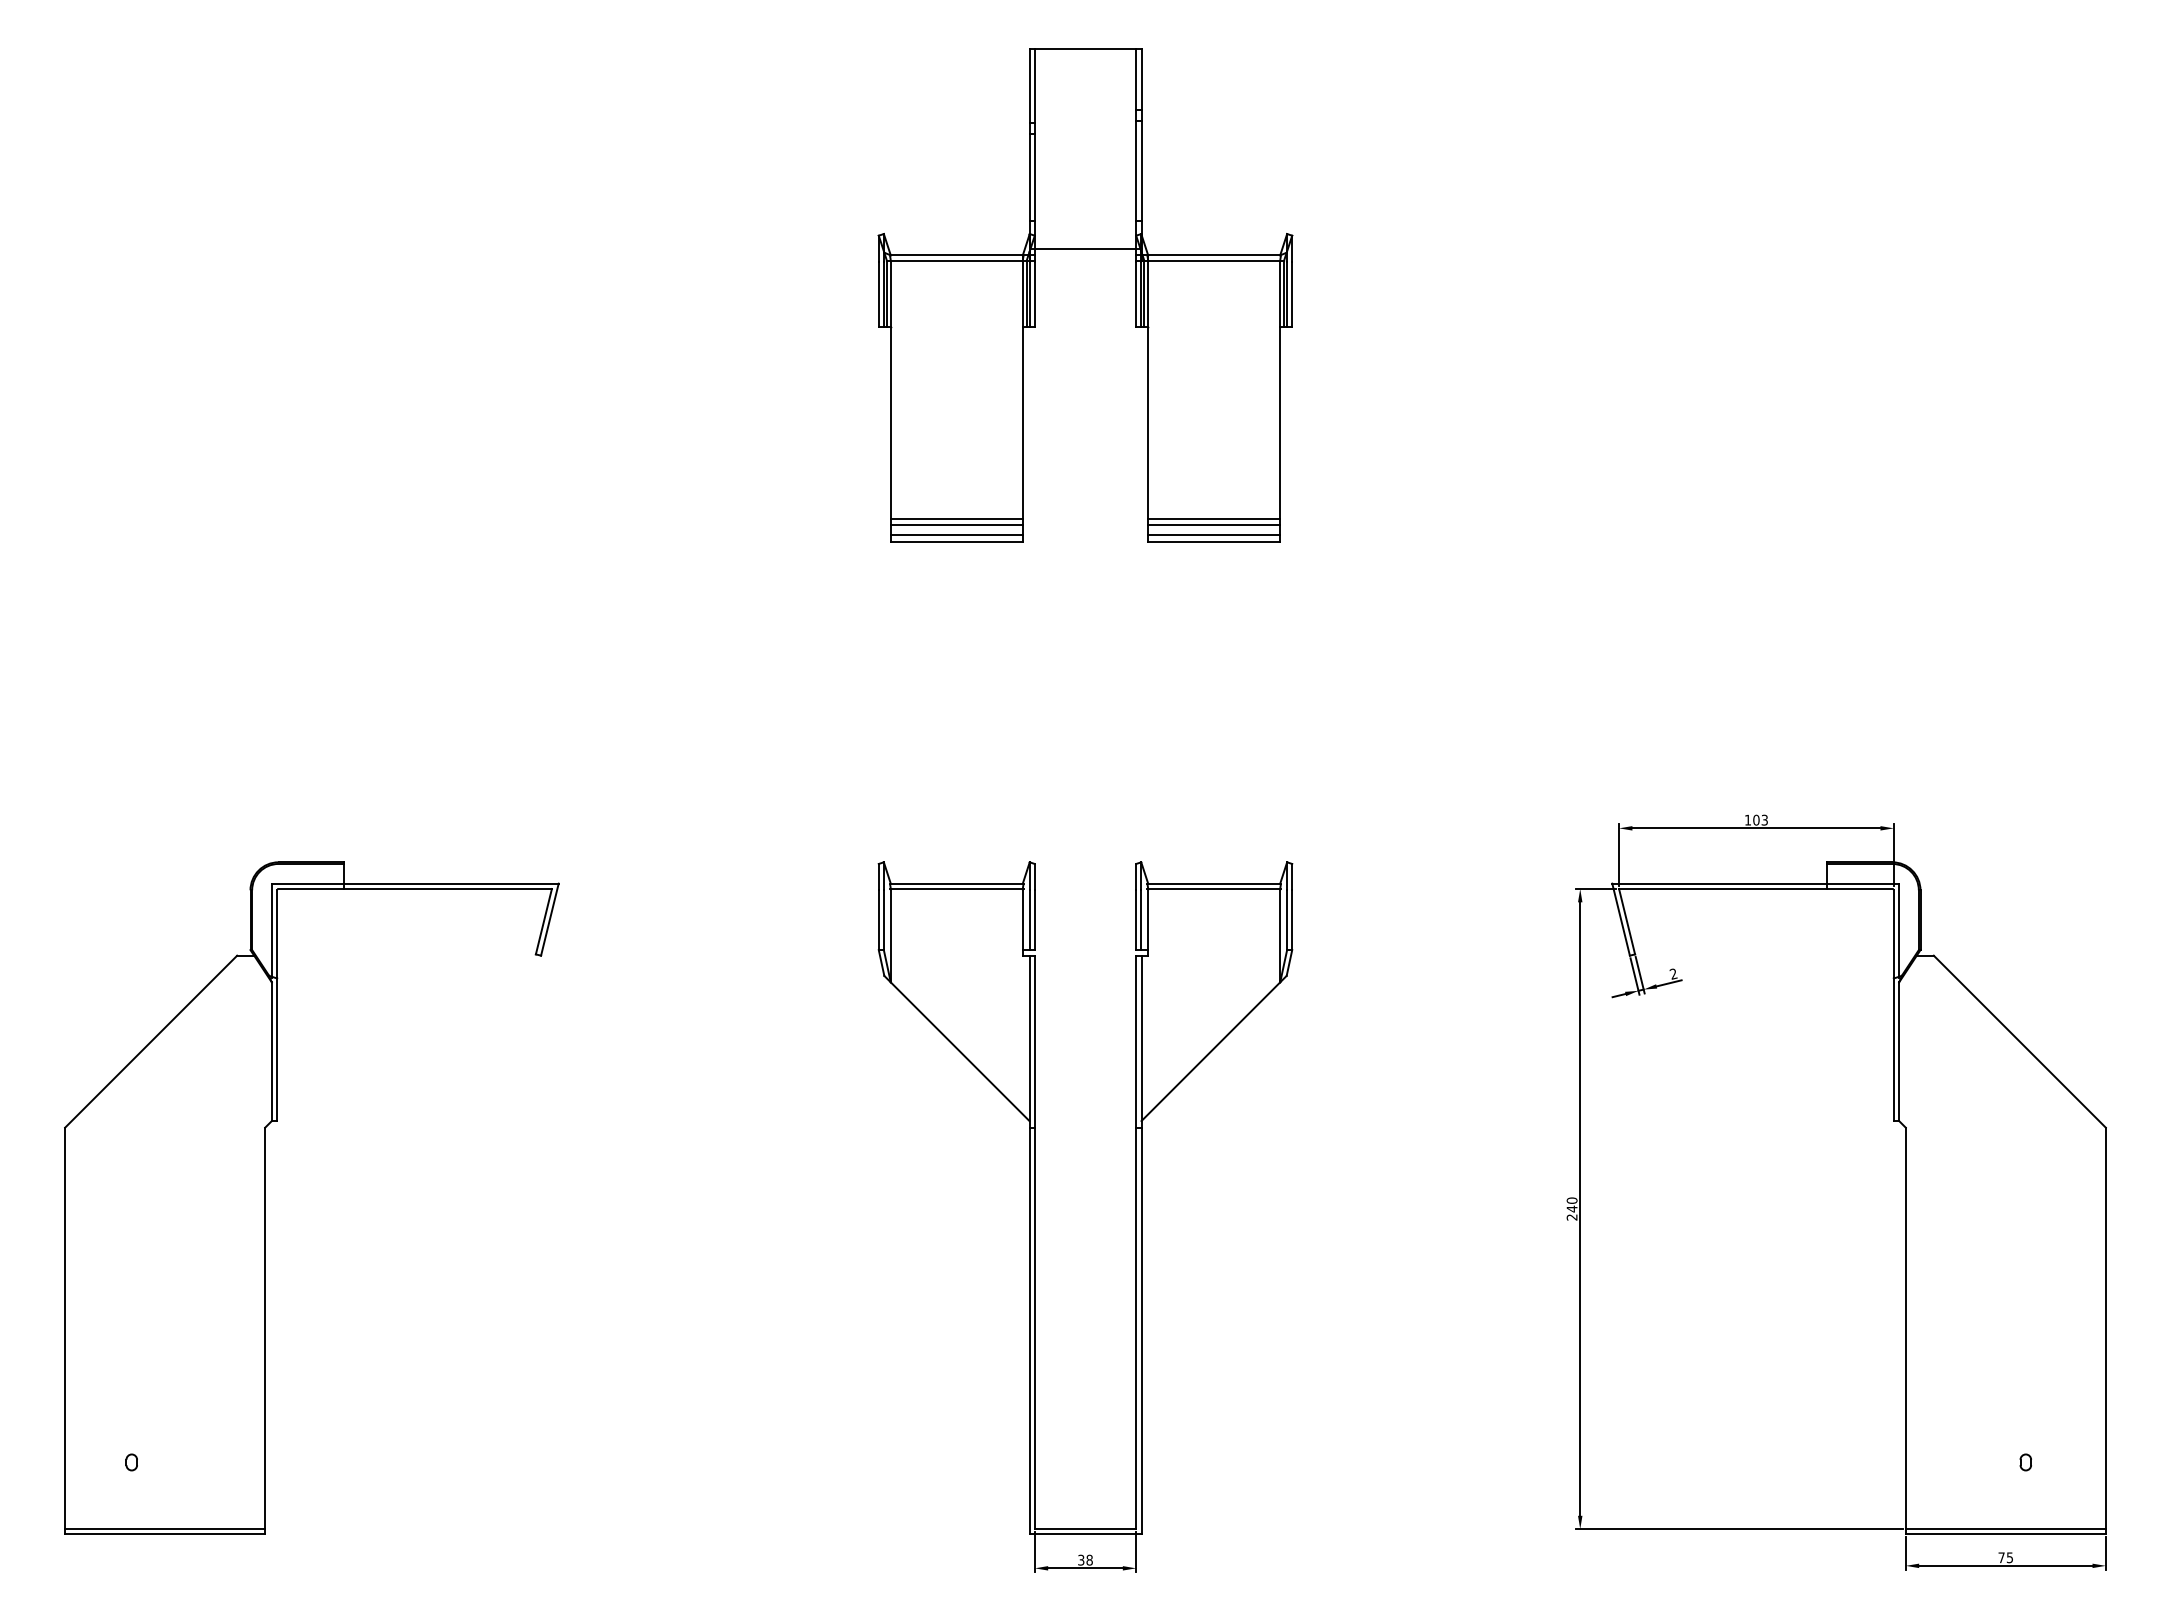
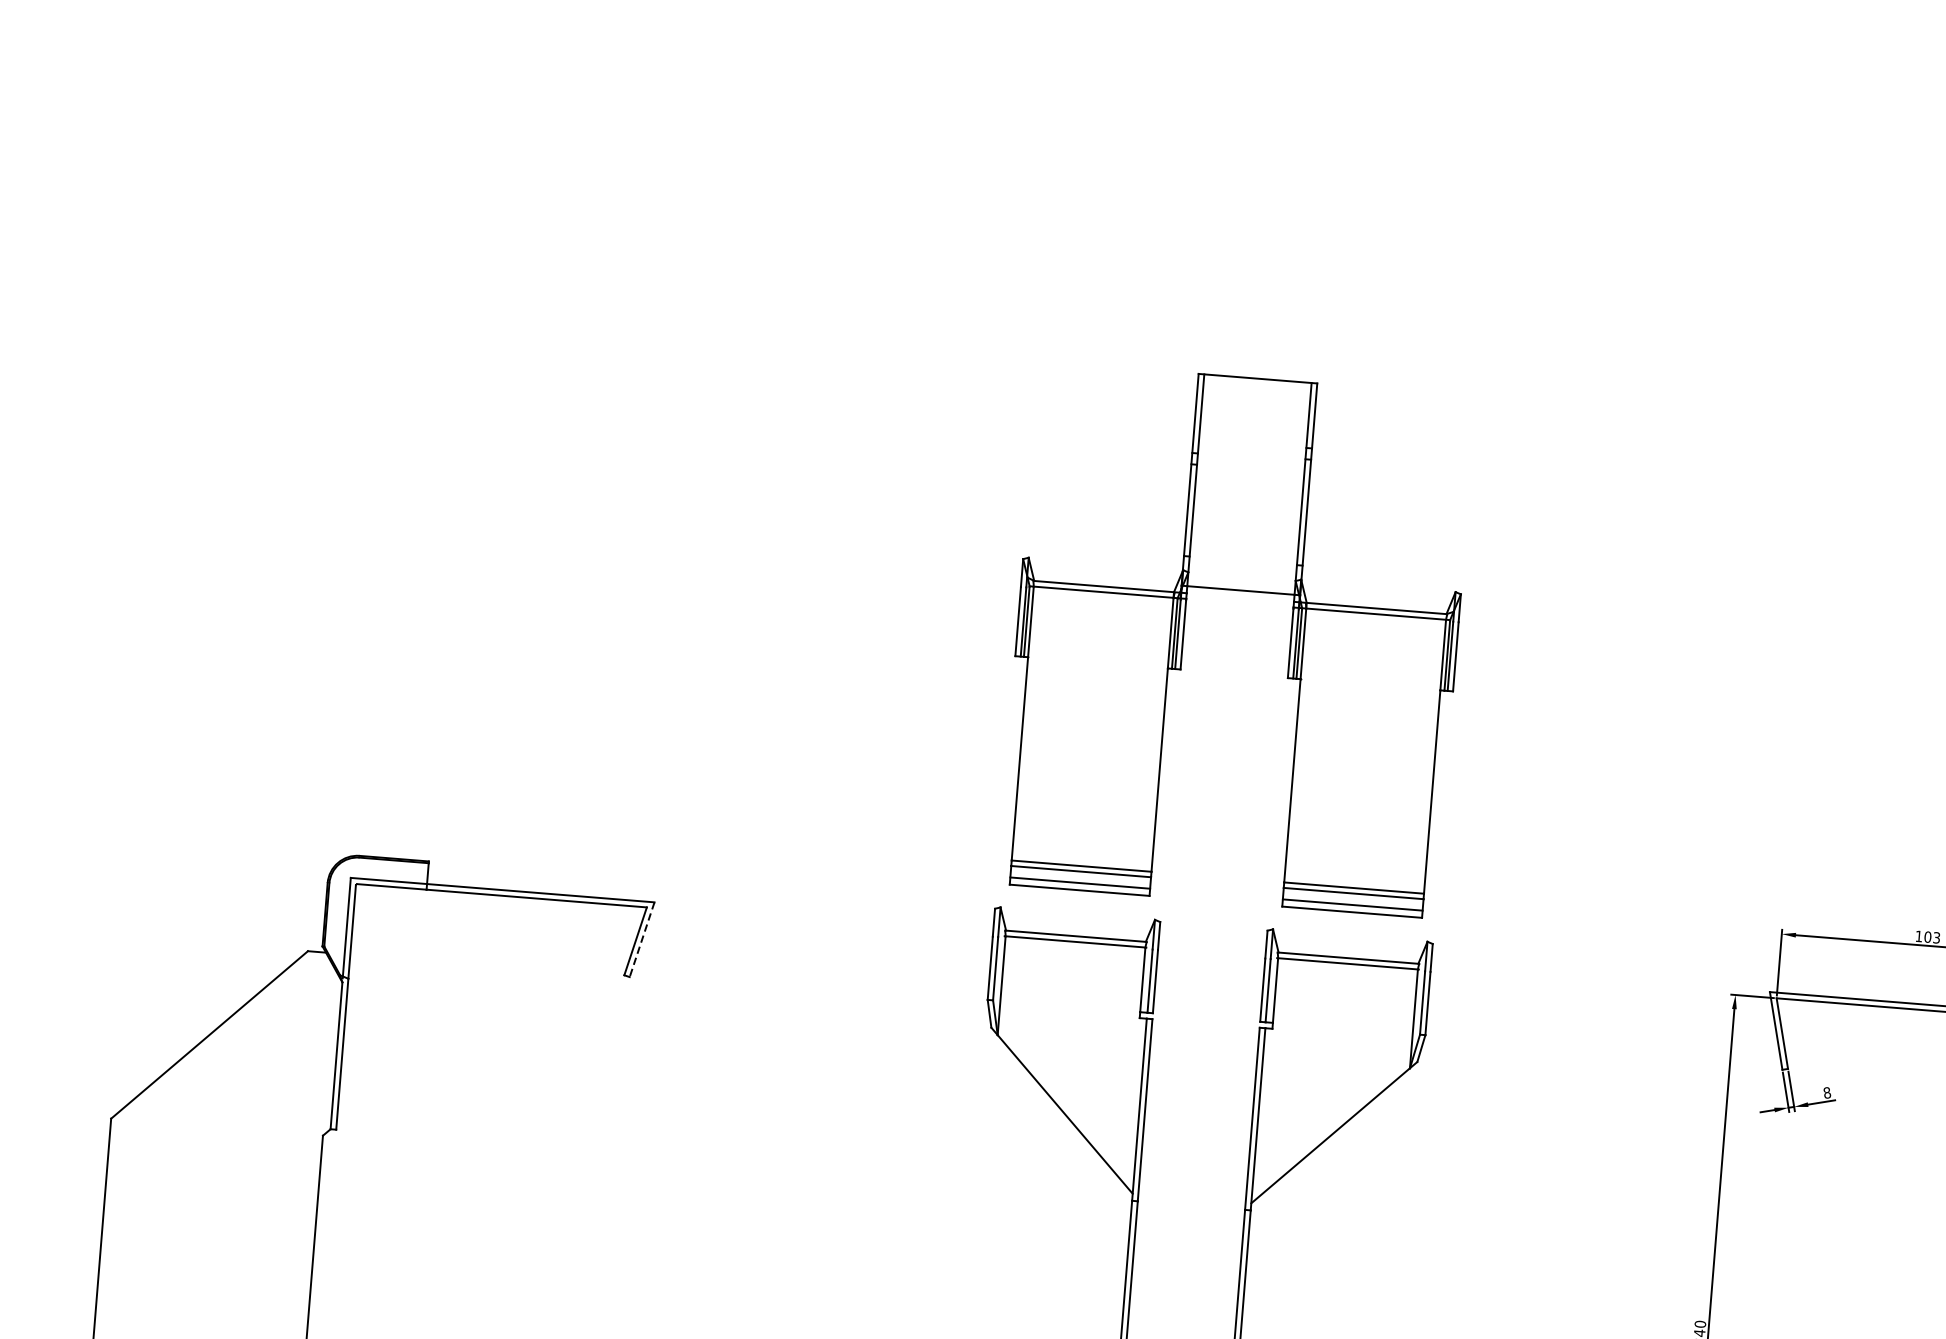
part: (1085, 249) -> (1240, 591), moved
line: (549, 920) -> (641, 940), solid -> dashed
text: (1673, 973) -> (1827, 1092), 2 -> 8

